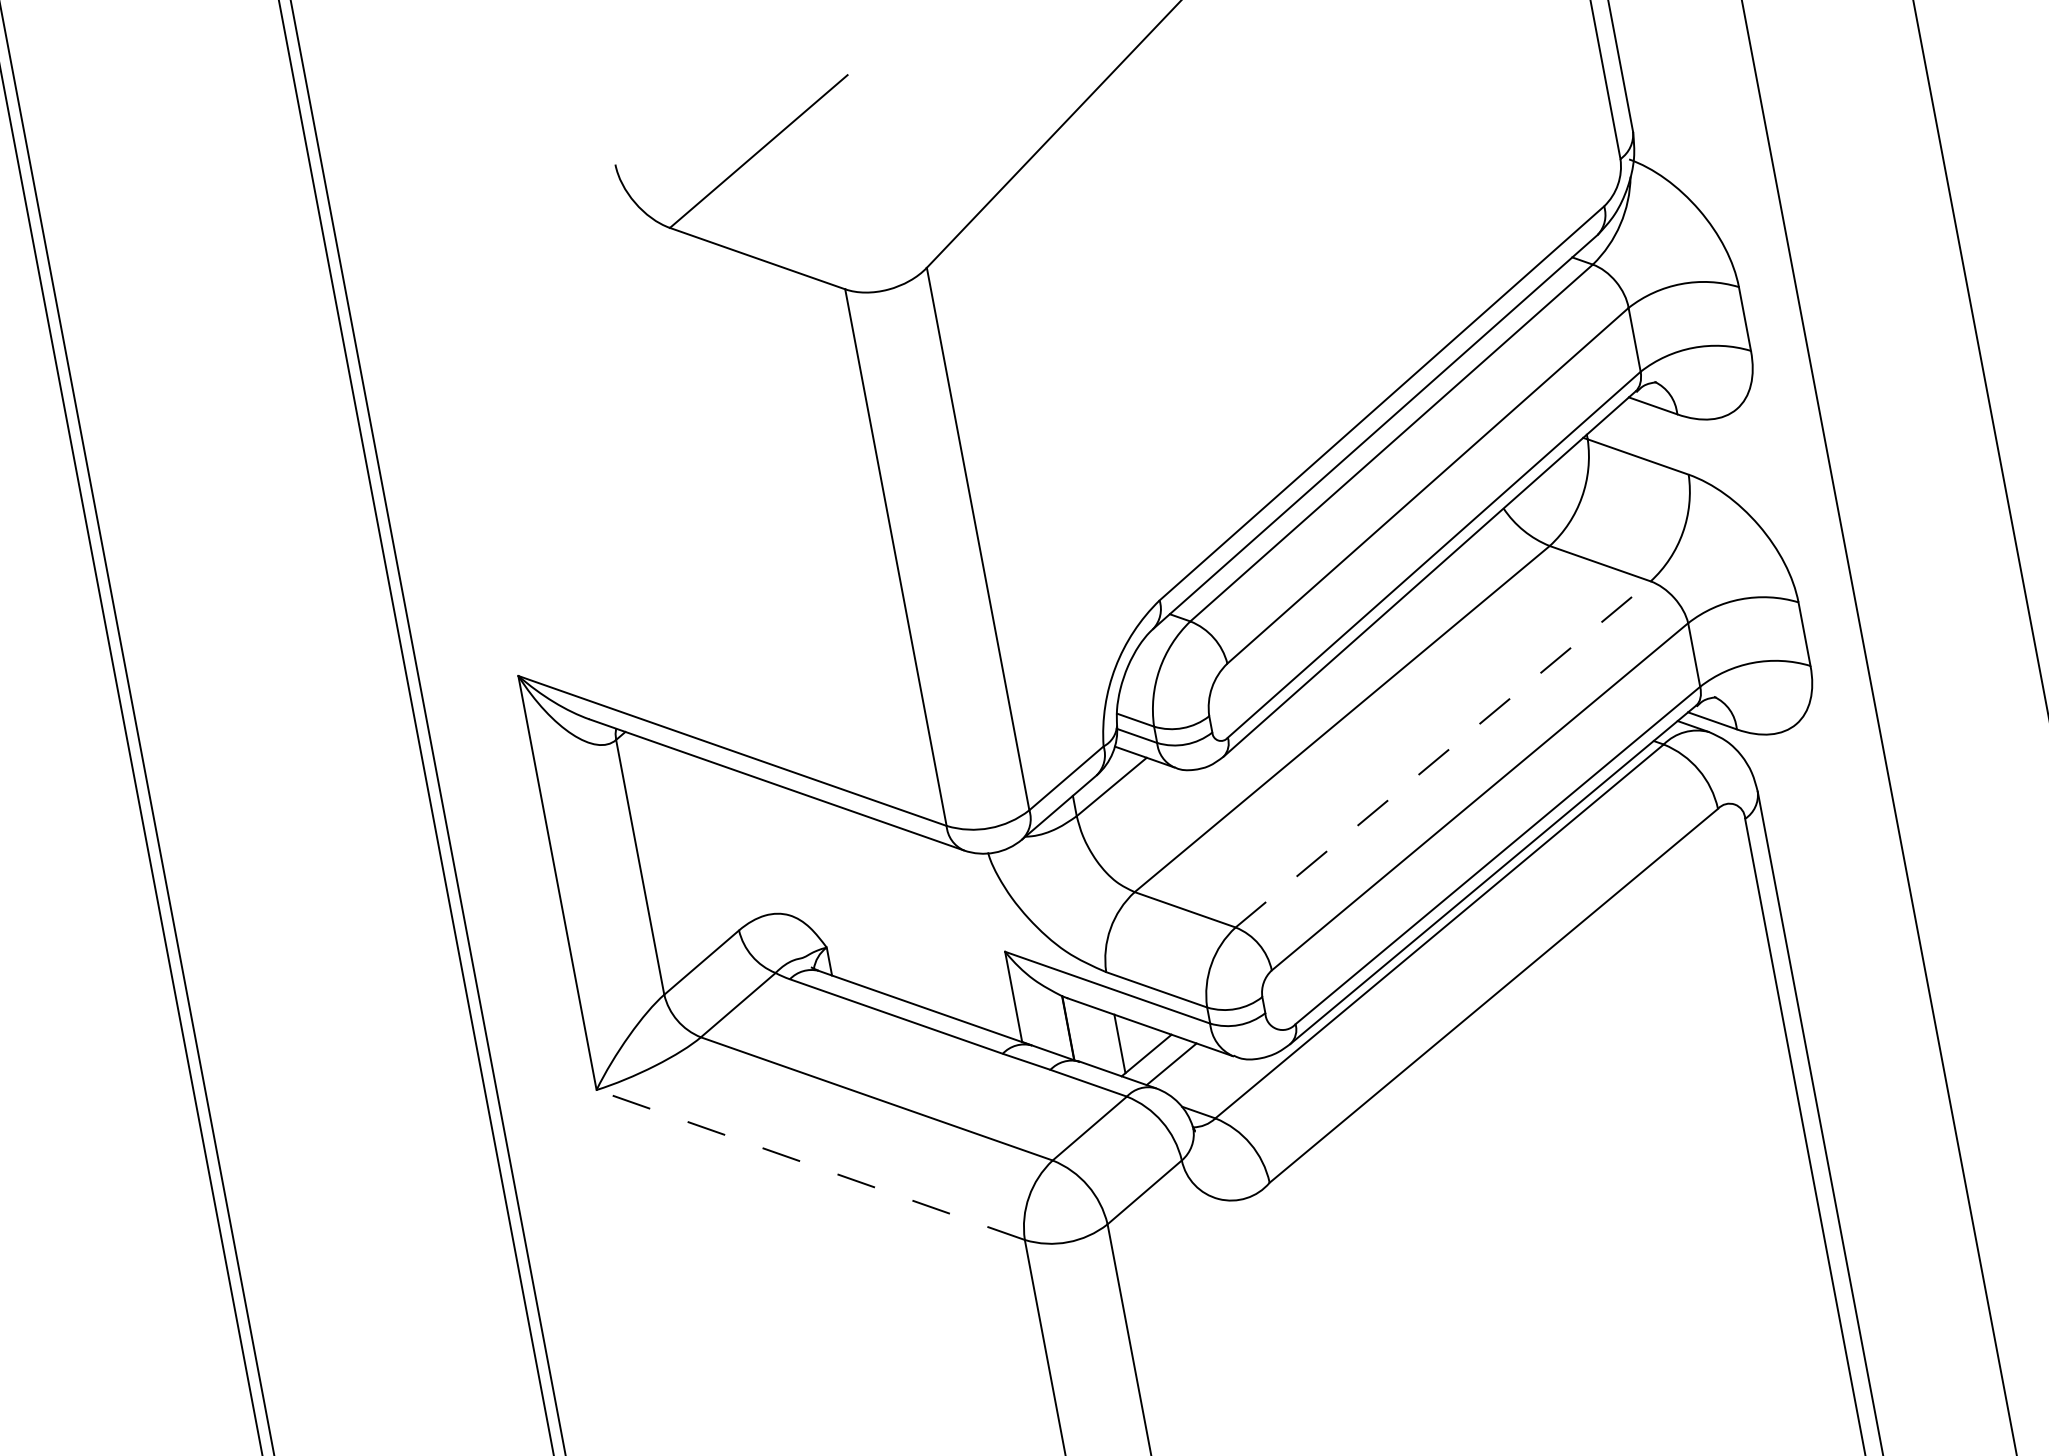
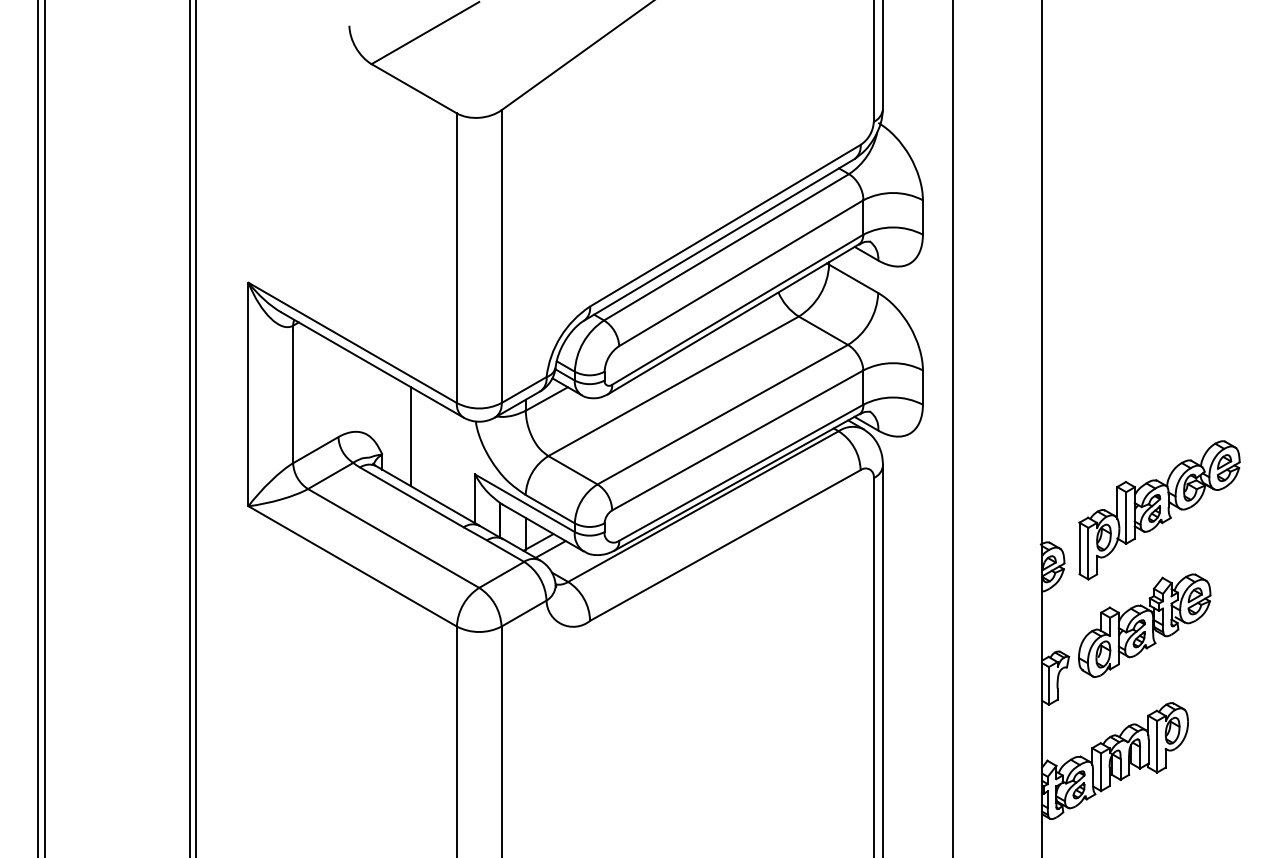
line: (1444, 753) -> (723, 414), dashed -> solid
line: (874, 903) -> (411, 436), added
line: (810, 1165) -> (352, 566), dashed -> solid

